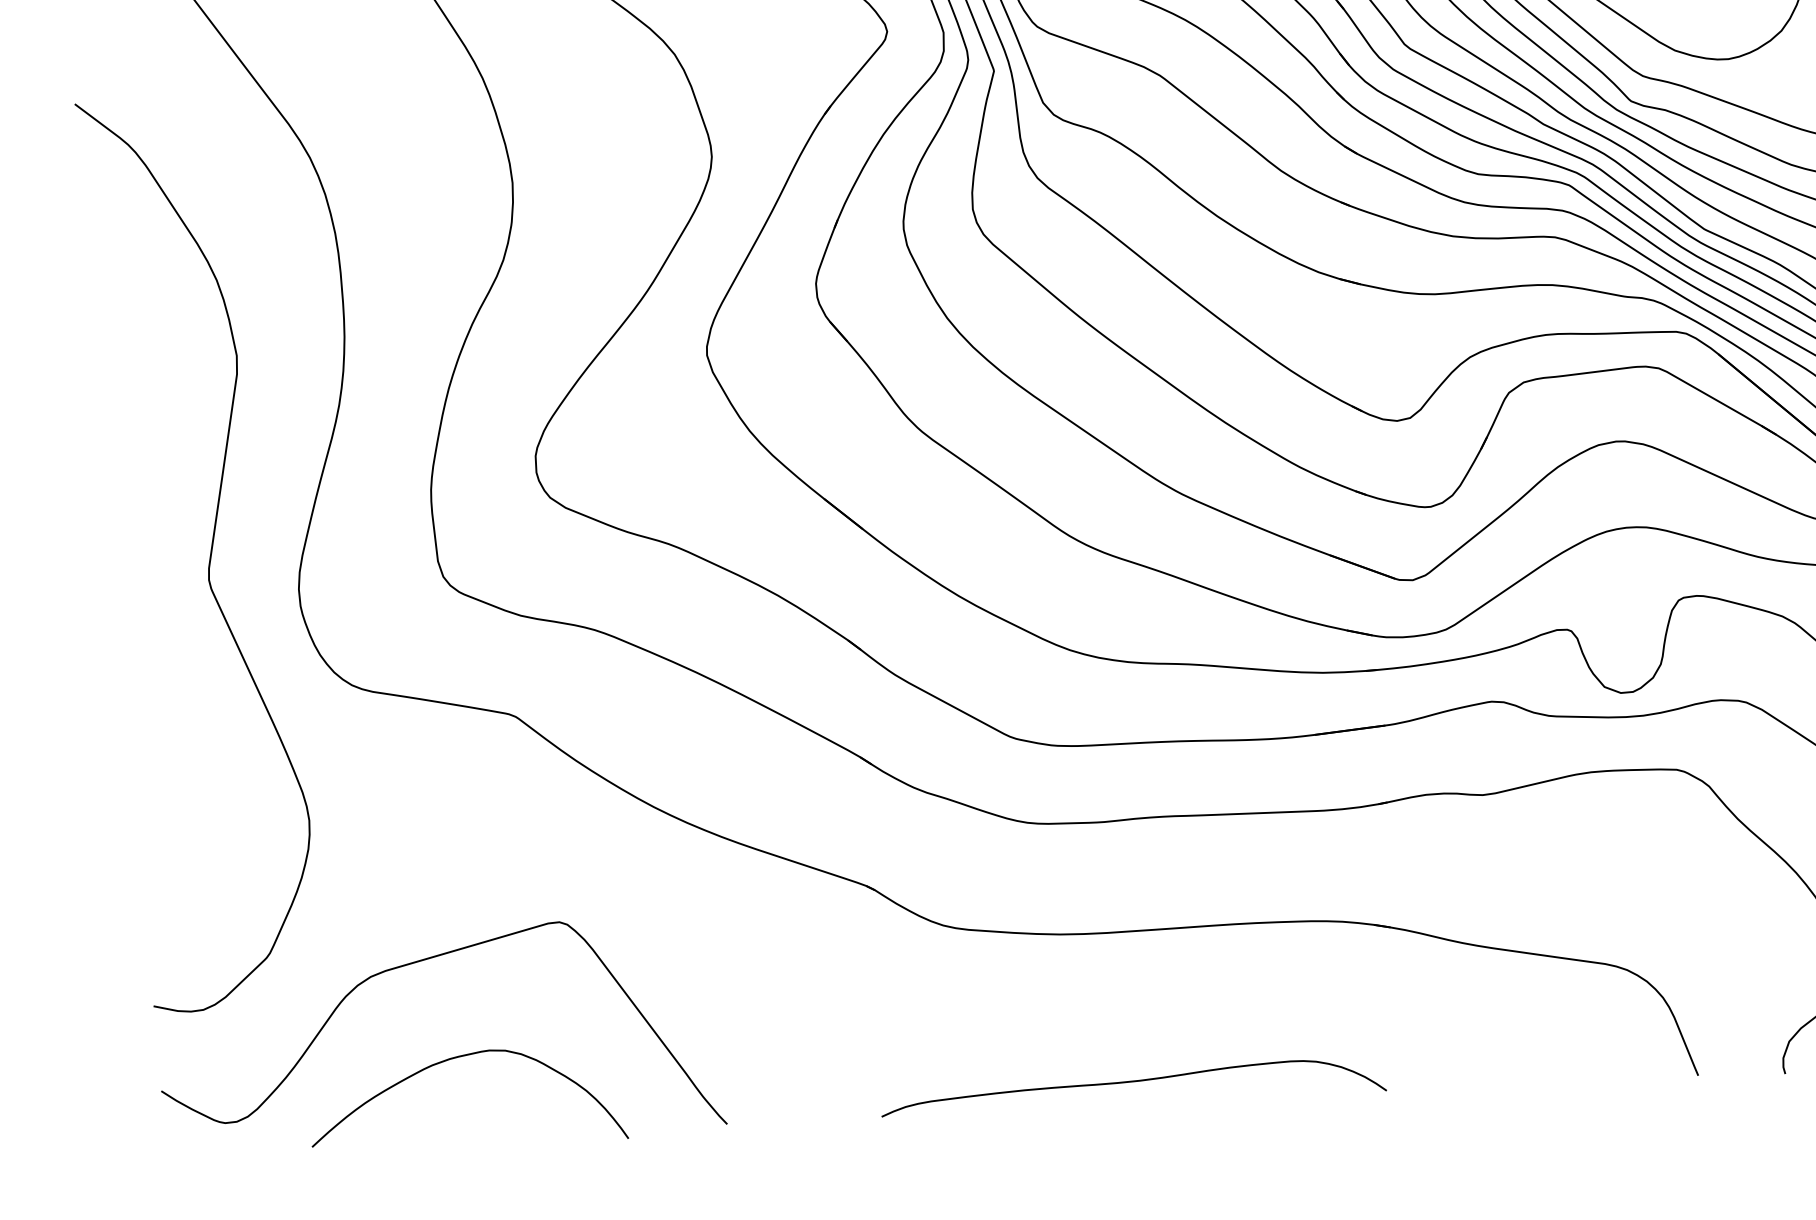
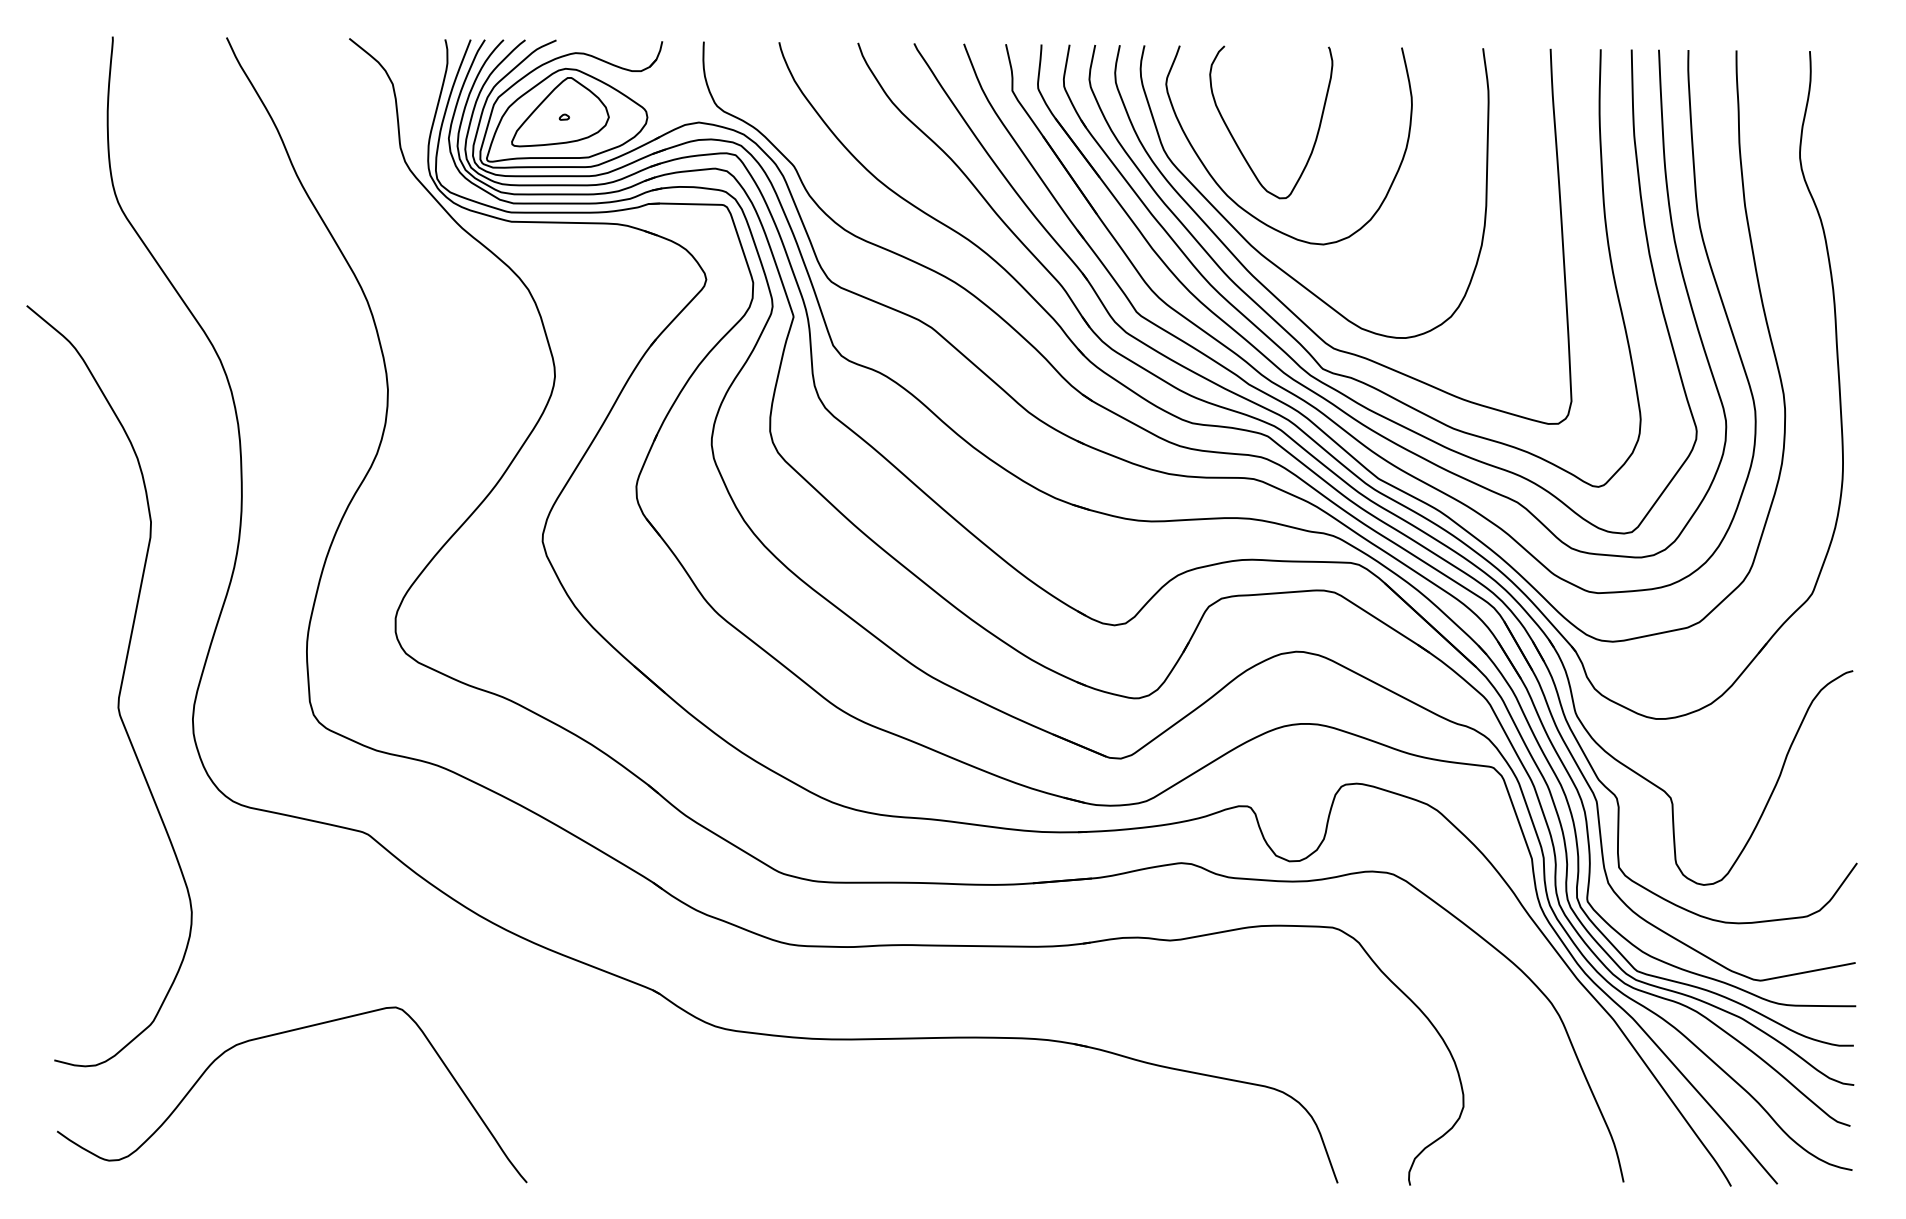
curve: (459, 1058) -> (306, 1116), removed
curve: (1132, 1082) -> (866, 1165), removed

